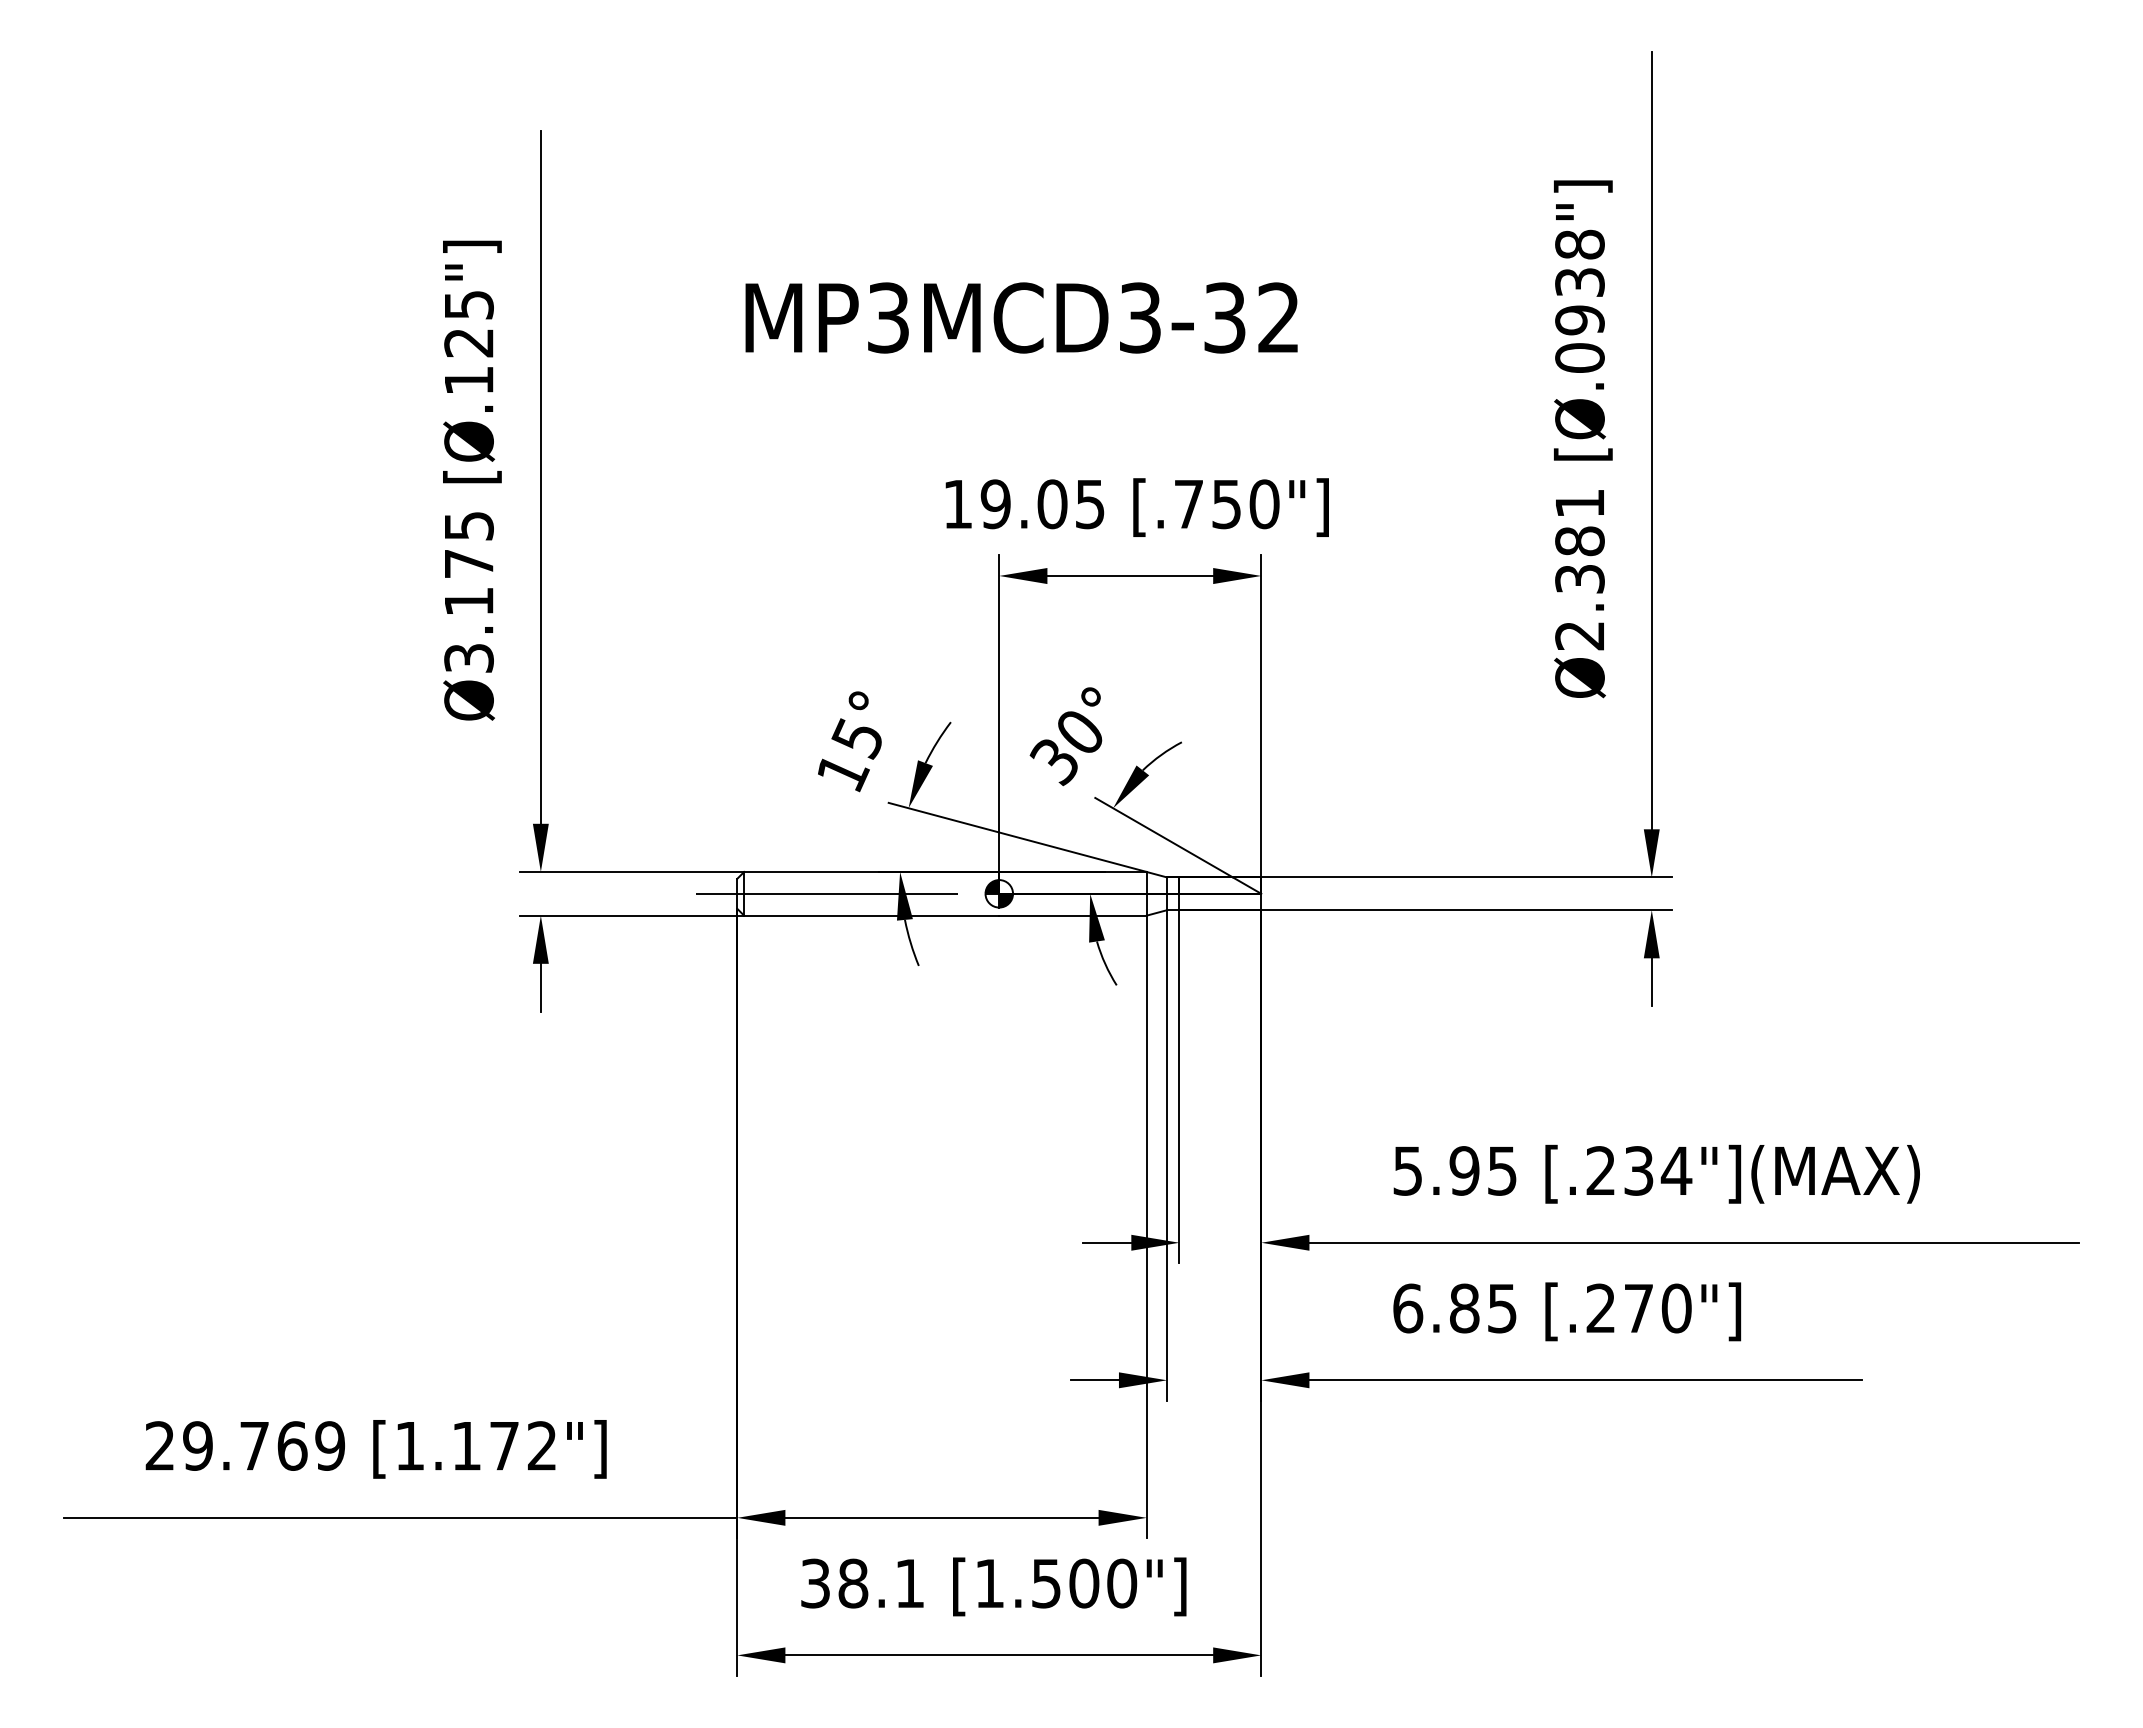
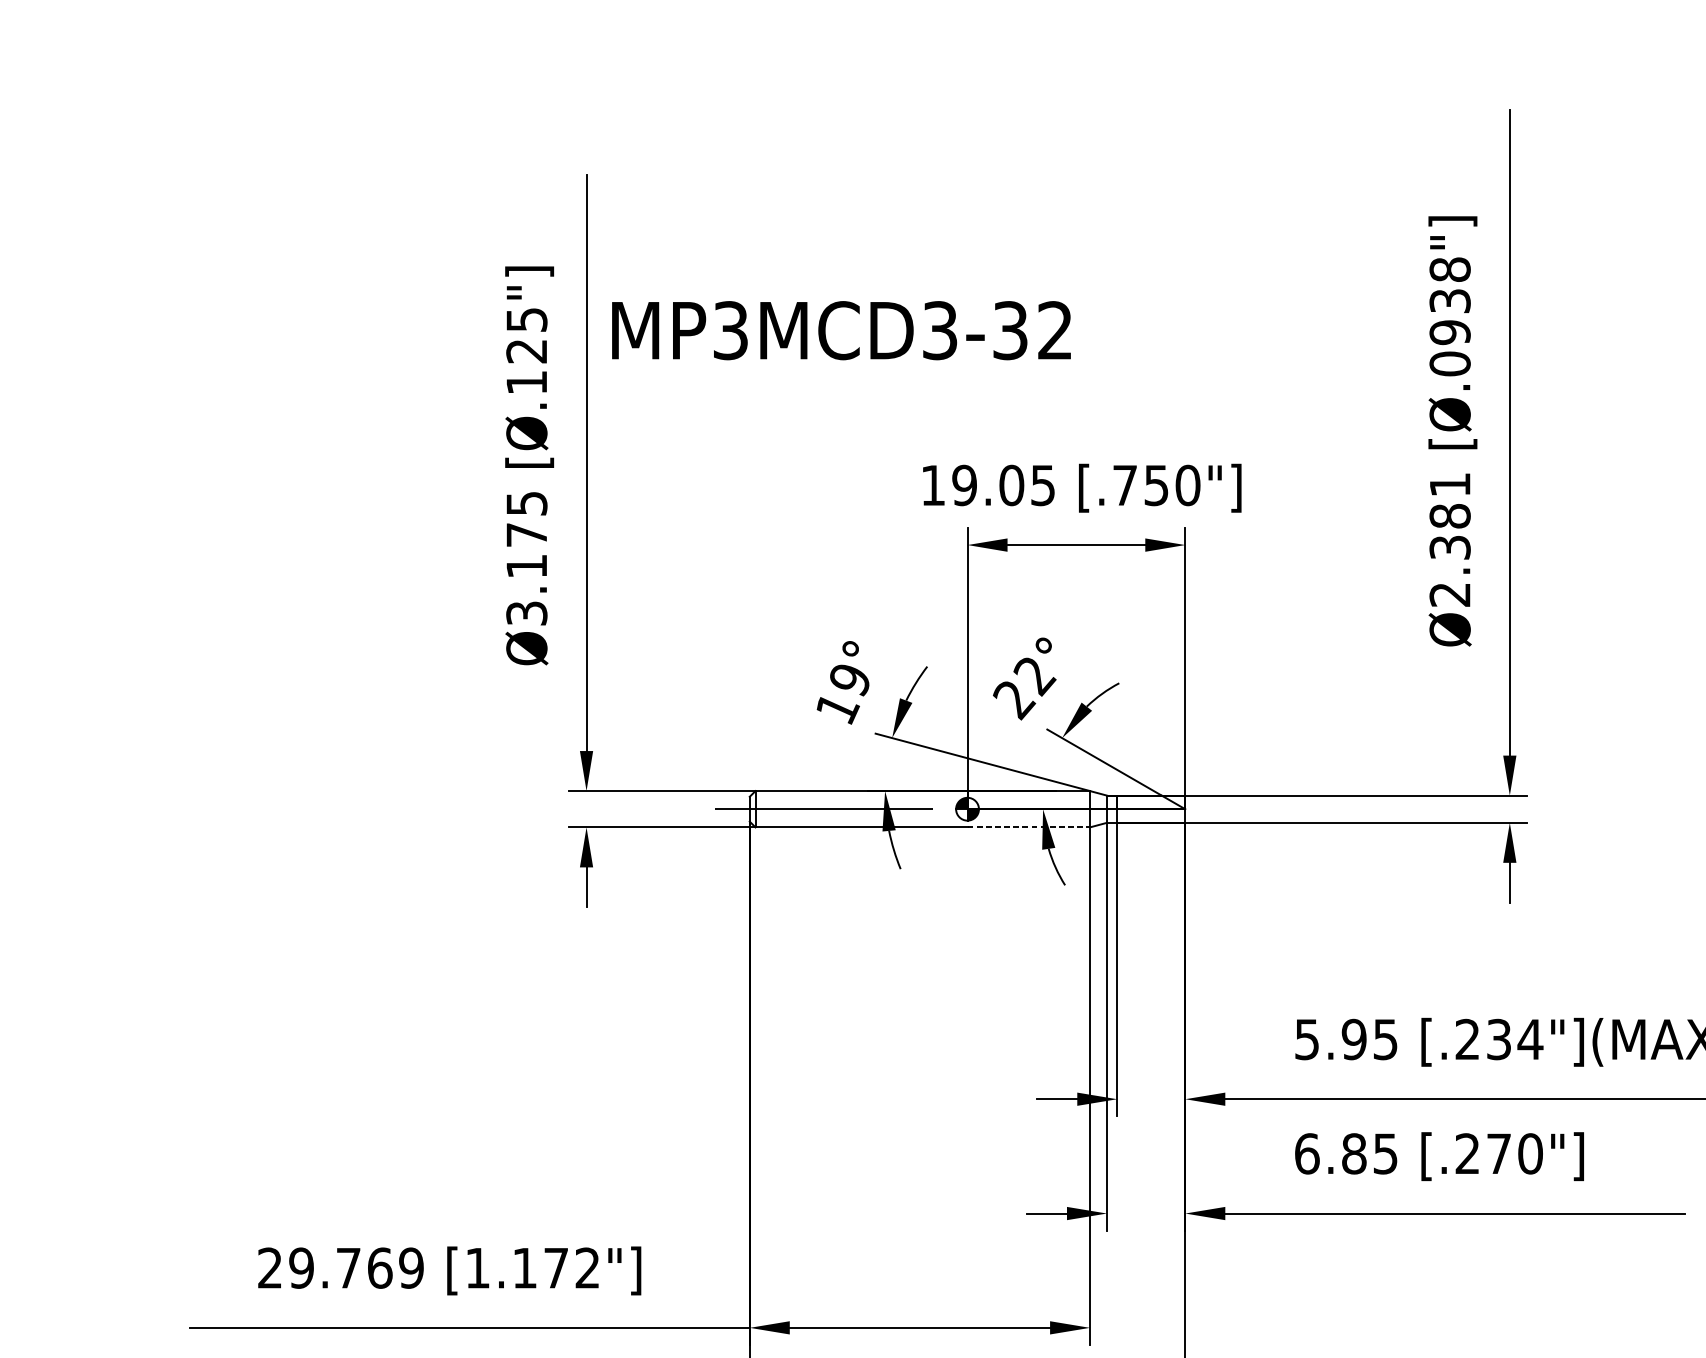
text: (1021, 317) -> (841, 330), moved
text: (856, 738) -> (848, 680), 15° -> 19°
text: (1067, 749) -> (1024, 689), 30° -> 22°
line: (1073, 915) -> (1029, 827), solid -> dashed

